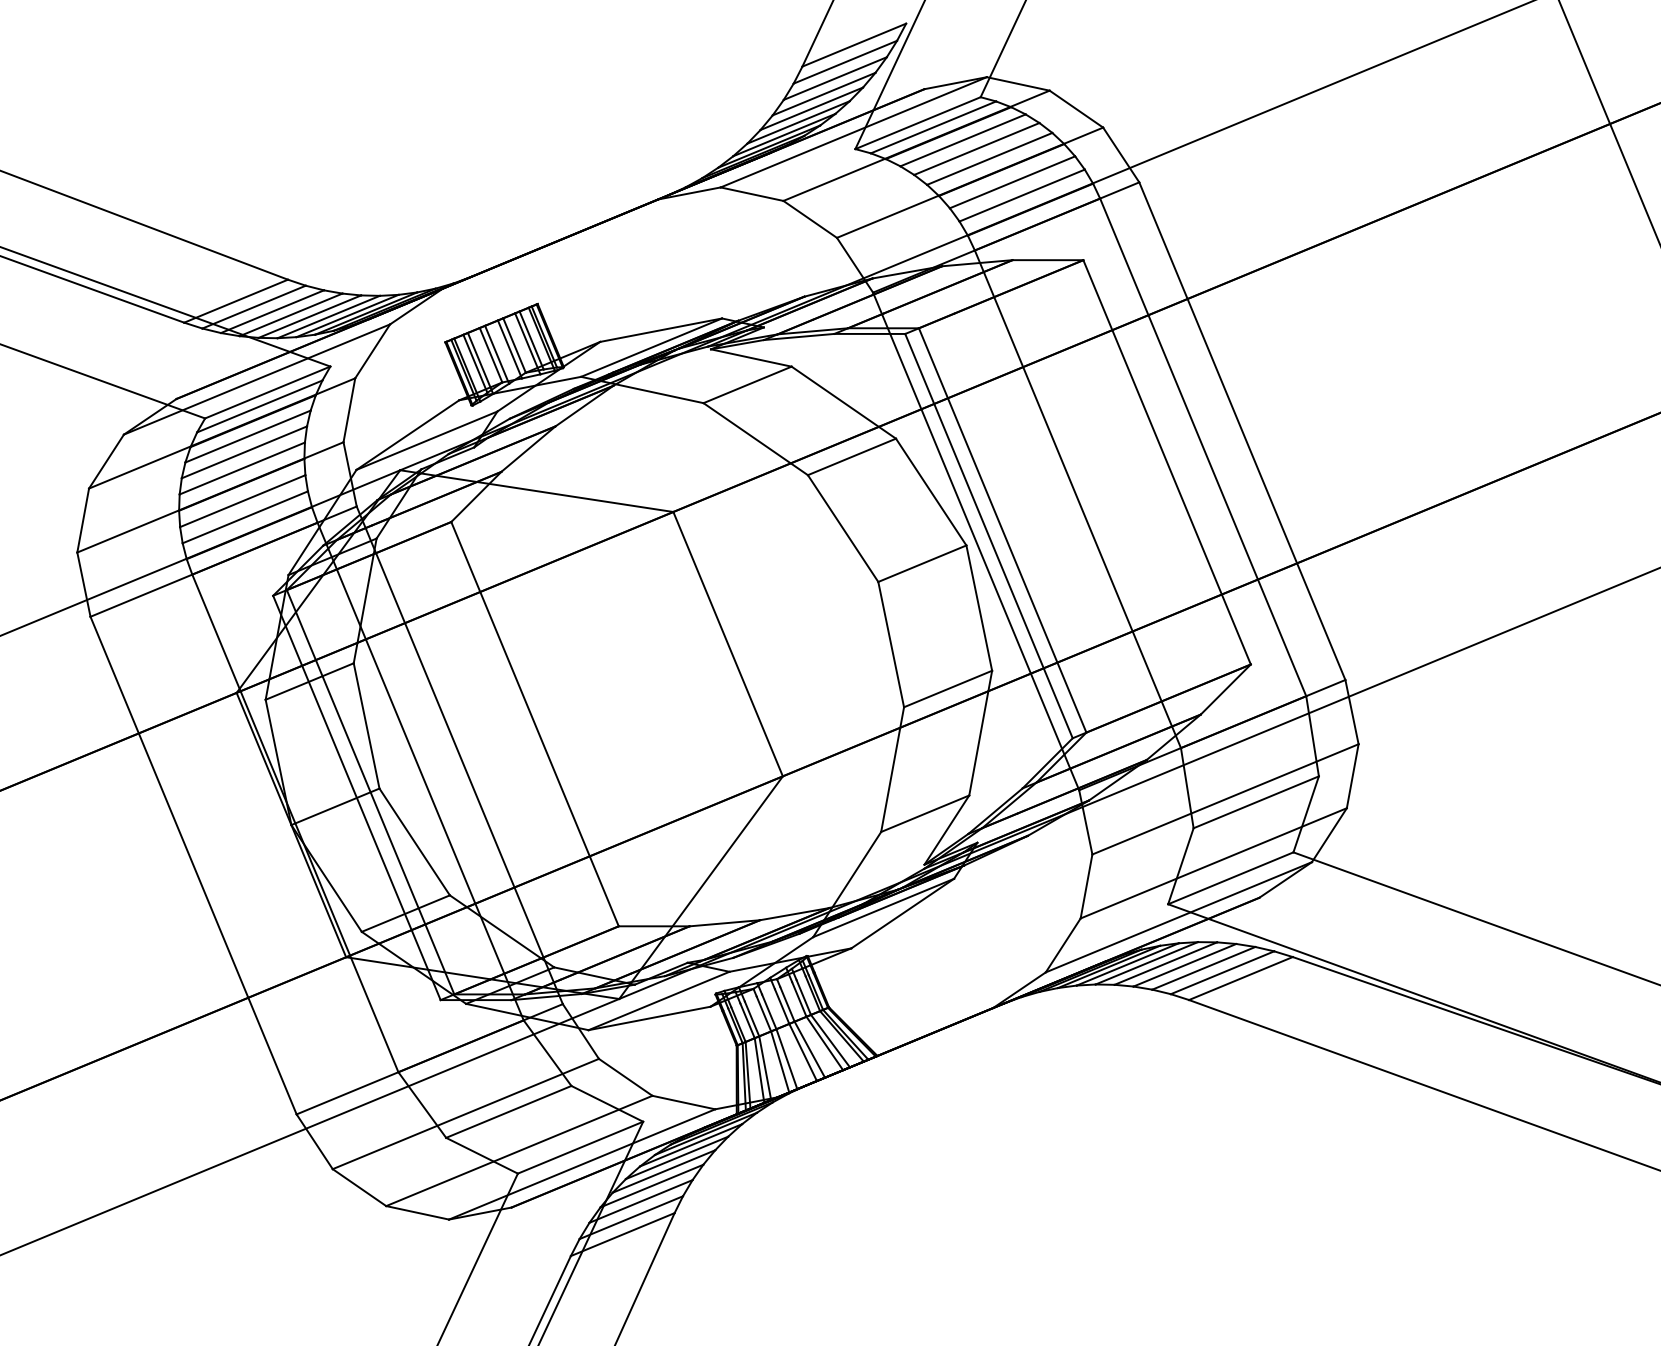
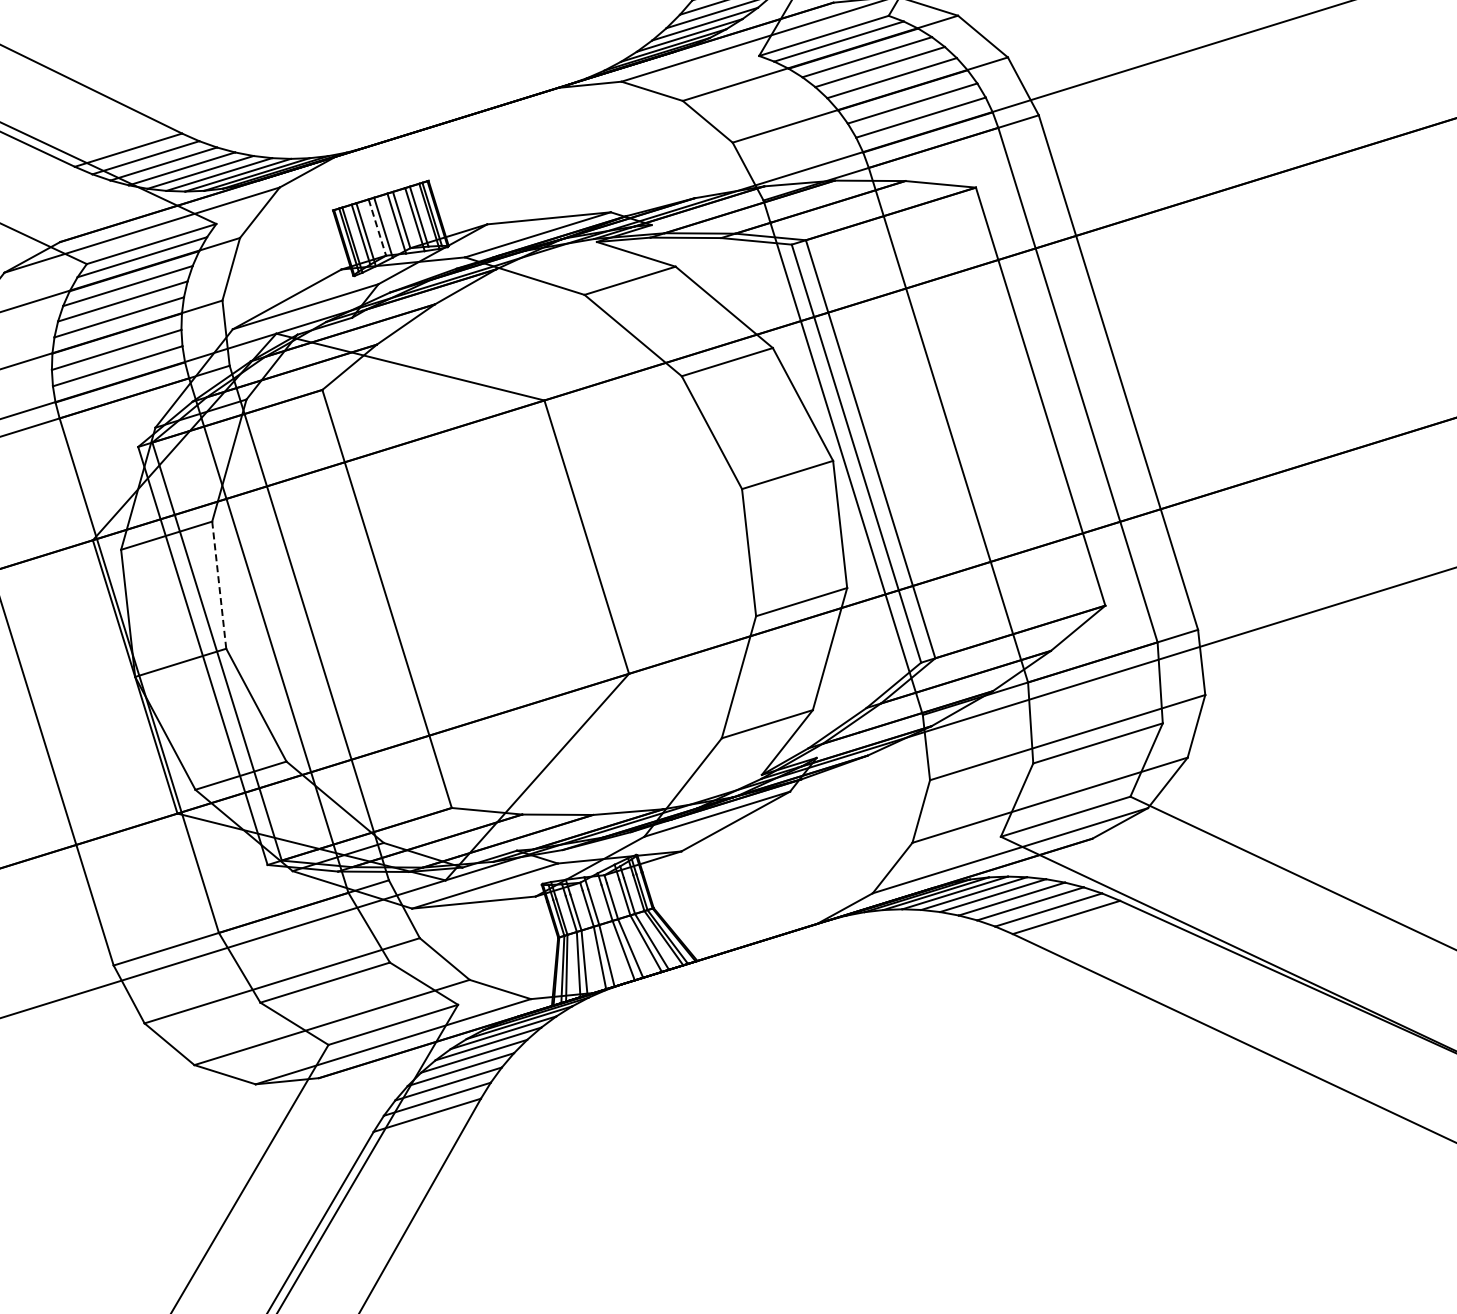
line: (491, 355) -> (377, 227), solid -> dashed
line: (366, 725) -> (219, 584), solid -> dashed

